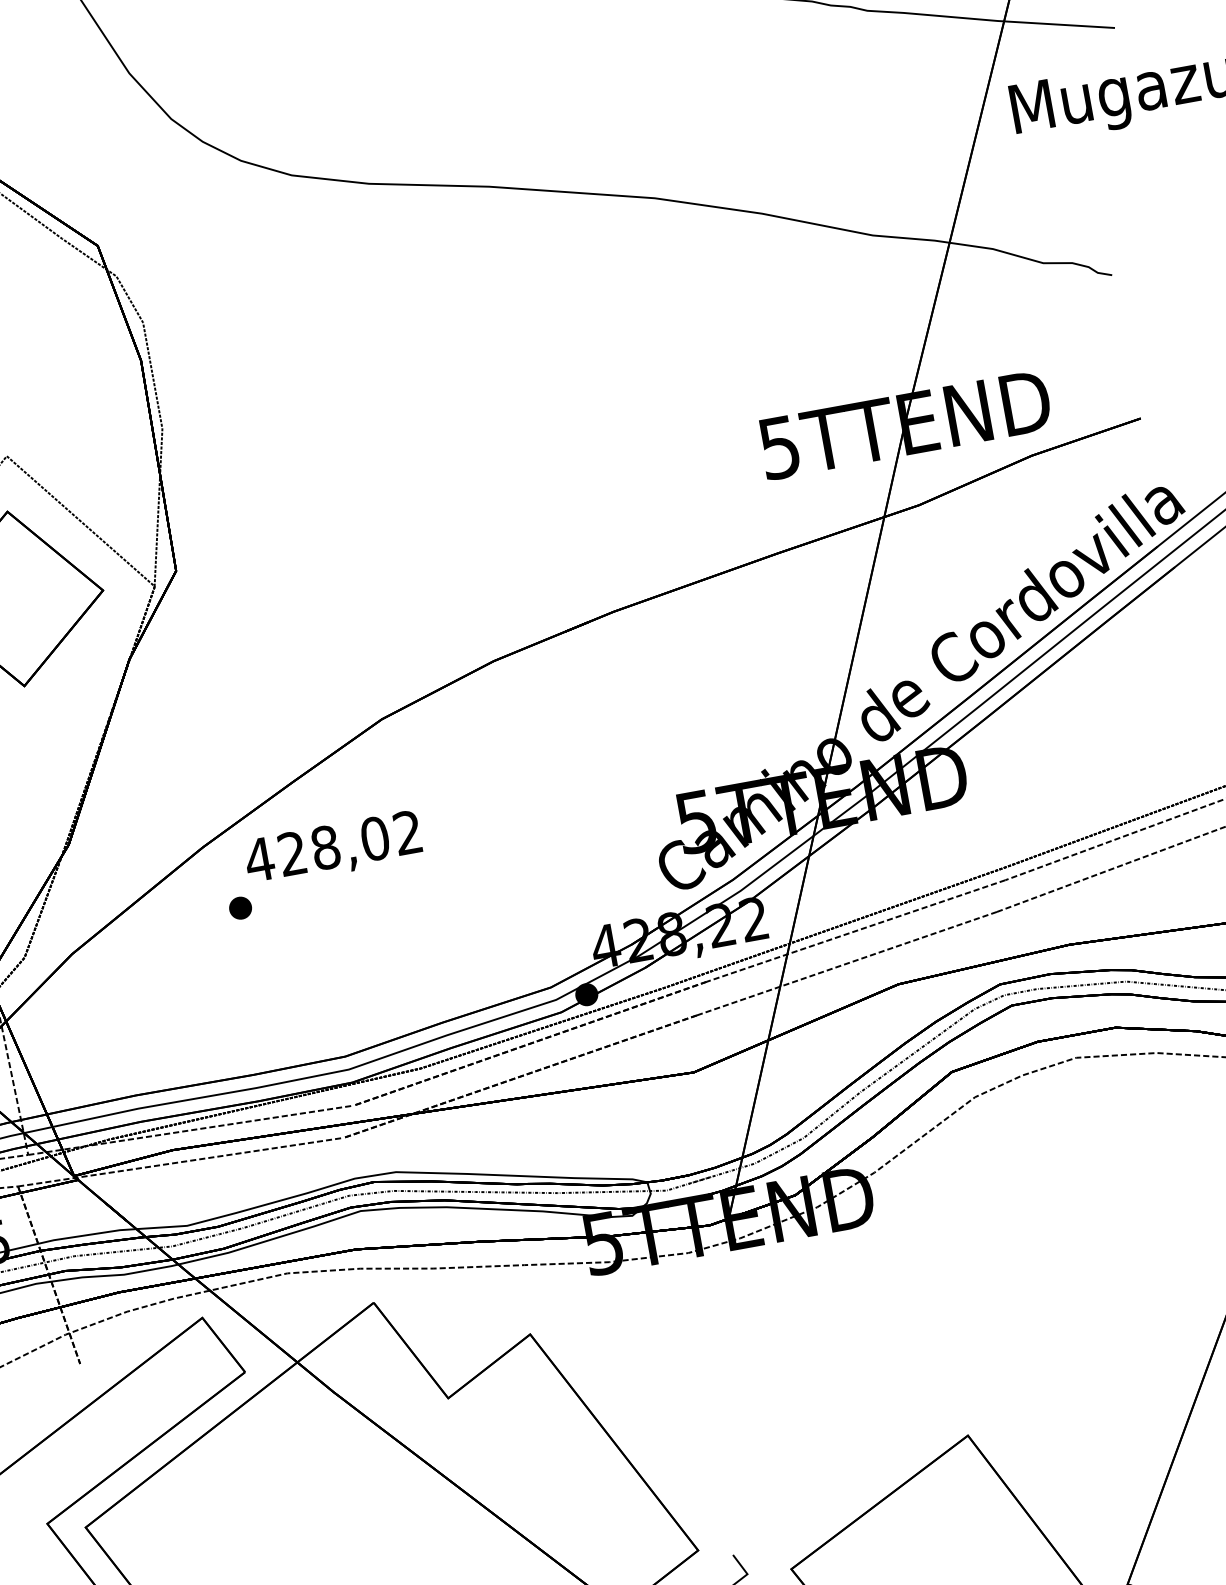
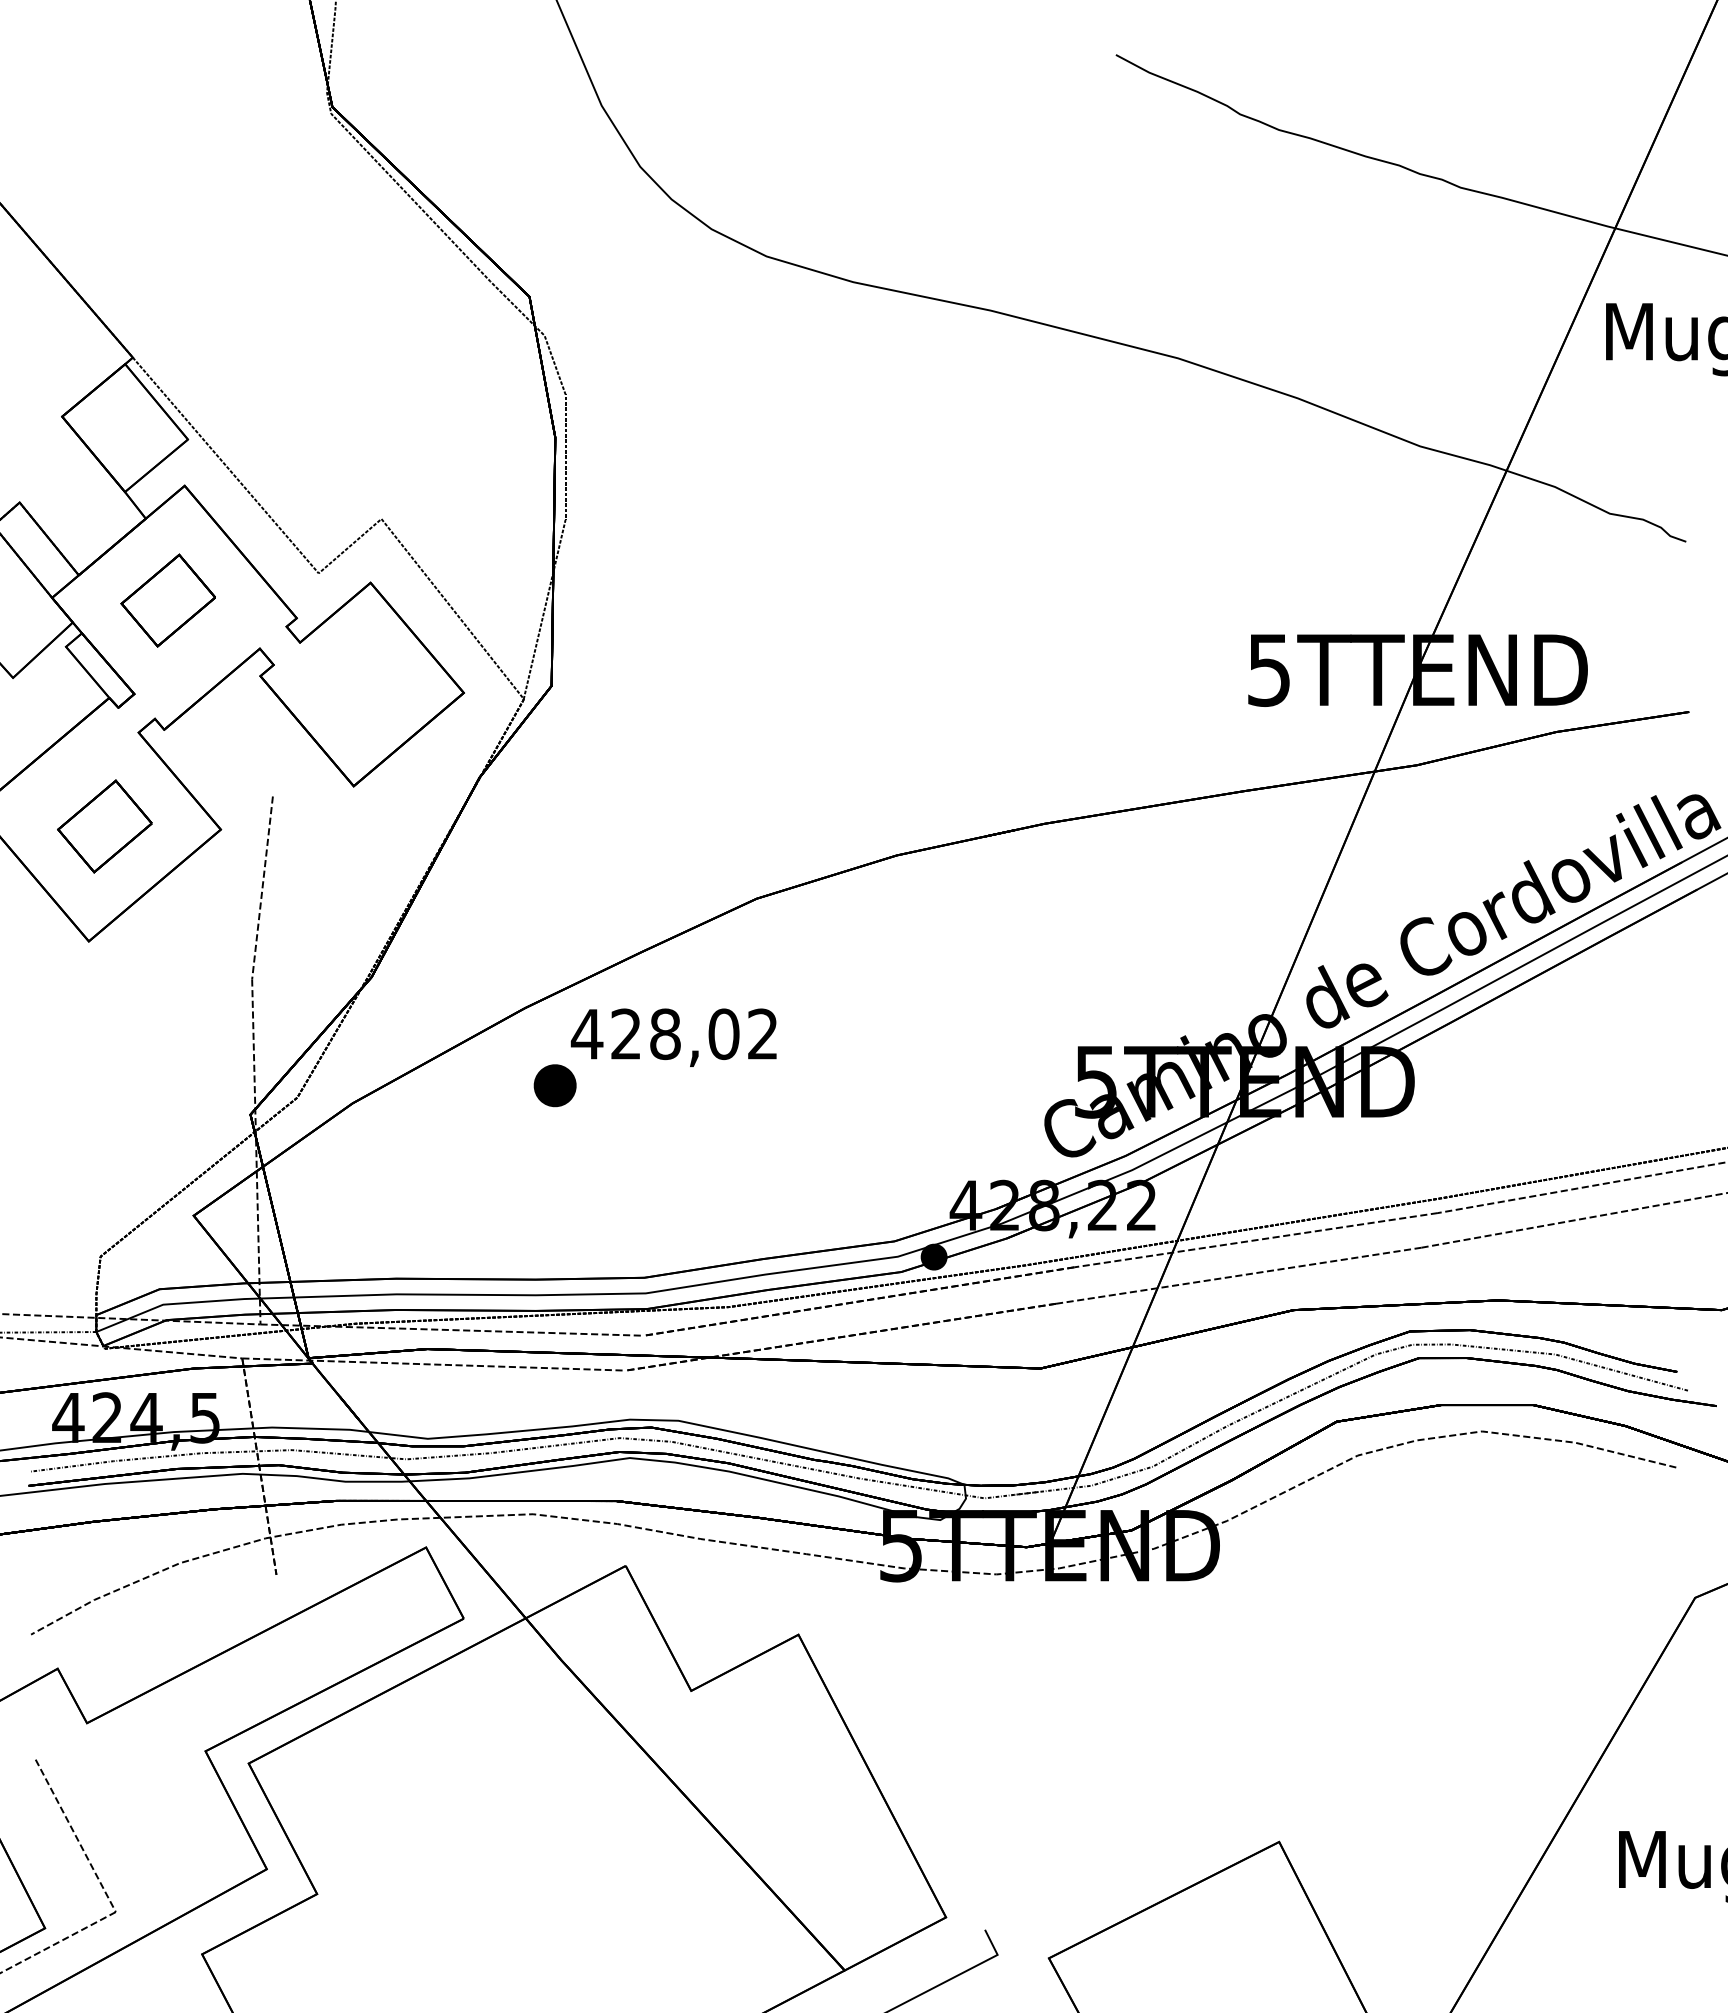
part: (240, 907) -> (555, 1085), size x1.6

